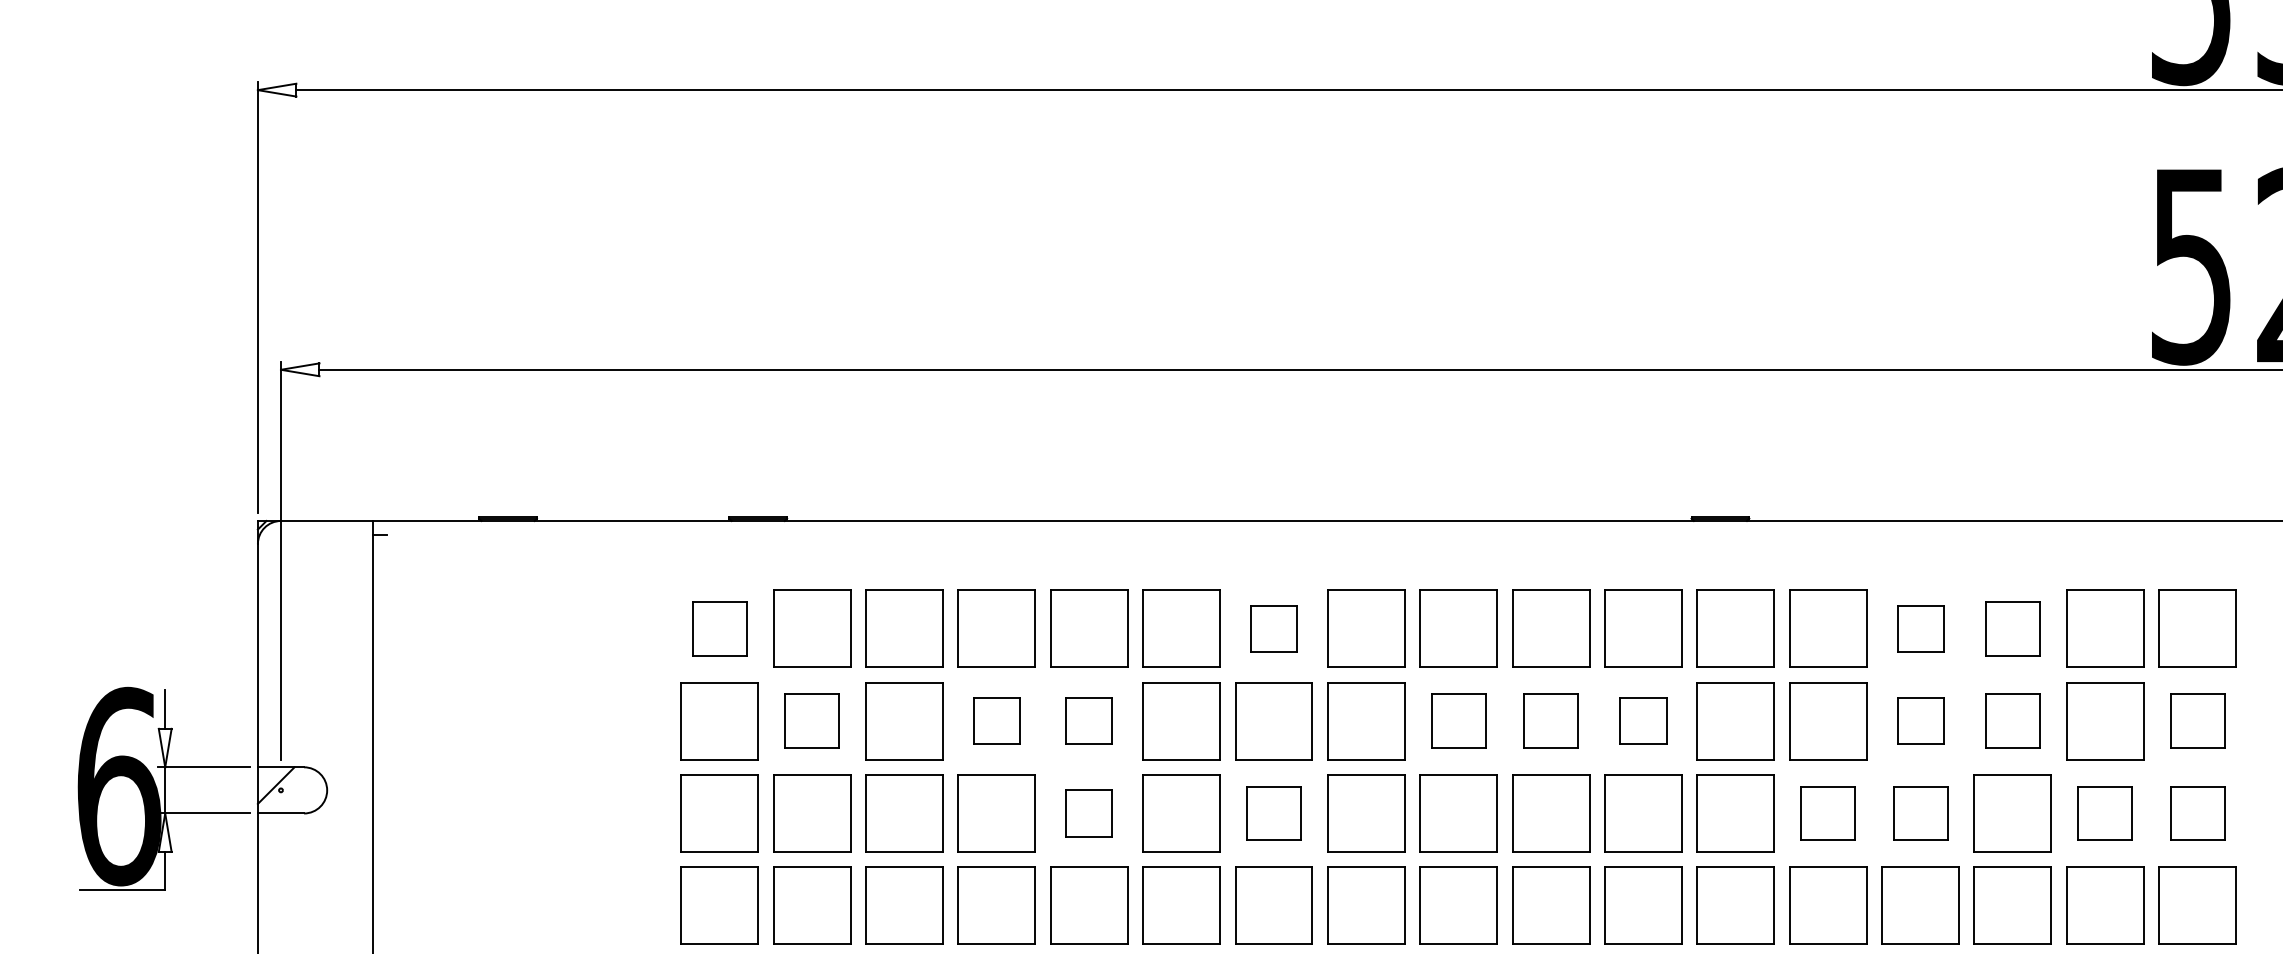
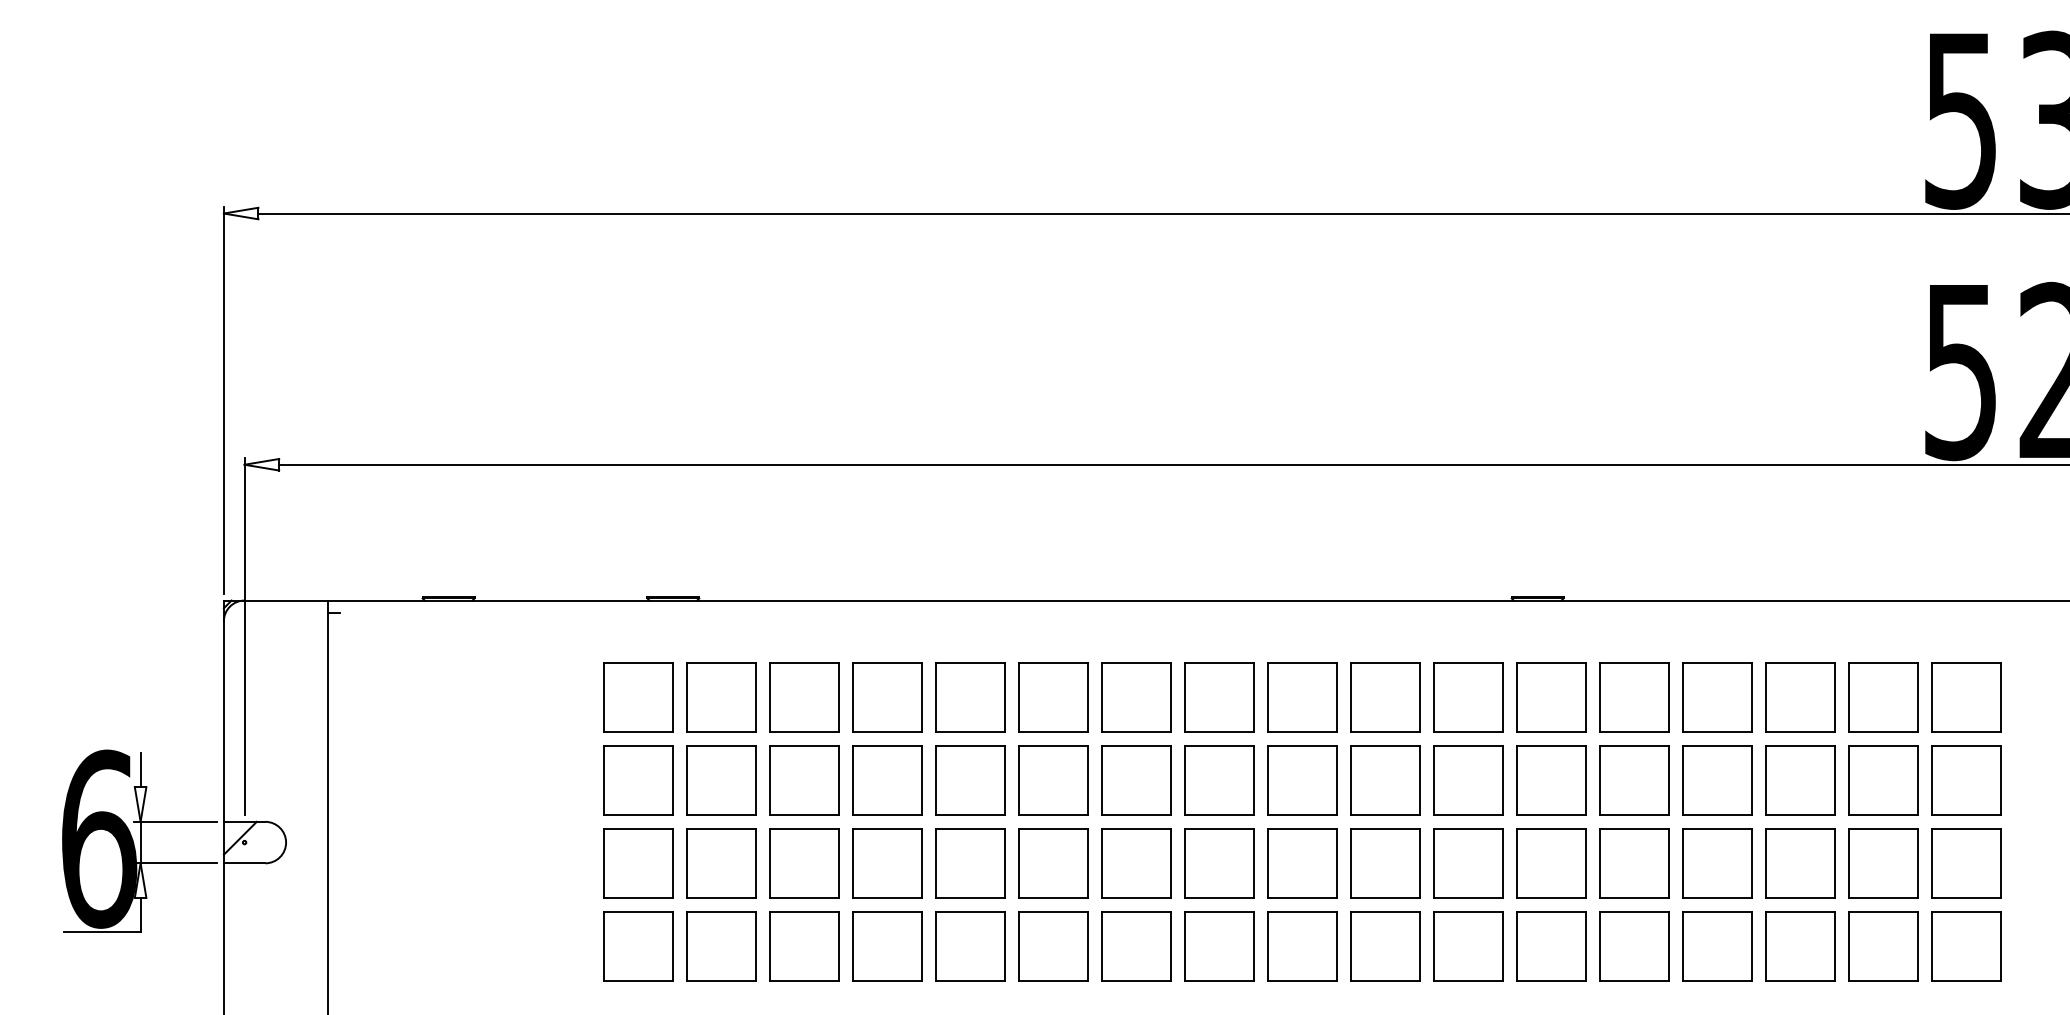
part: (719, 628) -> (638, 697), size x1.43
part: (1273, 628) -> (1136, 697), size x1.67
part: (1920, 628) -> (1717, 697), size x1.67
part: (2013, 628) -> (1800, 697), size x1.43
part: (811, 721) -> (721, 780), size x1.43
part: (996, 721) -> (887, 780), size x1.67
part: (1089, 721) -> (970, 780), size x1.67
part: (1458, 721) -> (1302, 780), size x1.43
part: (1551, 721) -> (1385, 780), size x1.43
part: (1643, 721) -> (1468, 780), size x1.67
part: (1920, 721) -> (1717, 780), size x1.67
part: (2013, 721) -> (1800, 780), size x1.43
part: (2197, 721) -> (1966, 780), size x1.43
part: (1089, 813) -> (970, 863), size x1.67
part: (1273, 813) -> (1136, 863), size x1.43
part: (1828, 813) -> (1634, 863), size x1.43
part: (1920, 813) -> (1717, 863), size x1.43
part: (2105, 813) -> (1883, 863), size x1.43
part: (2197, 813) -> (1966, 863), size x1.43

